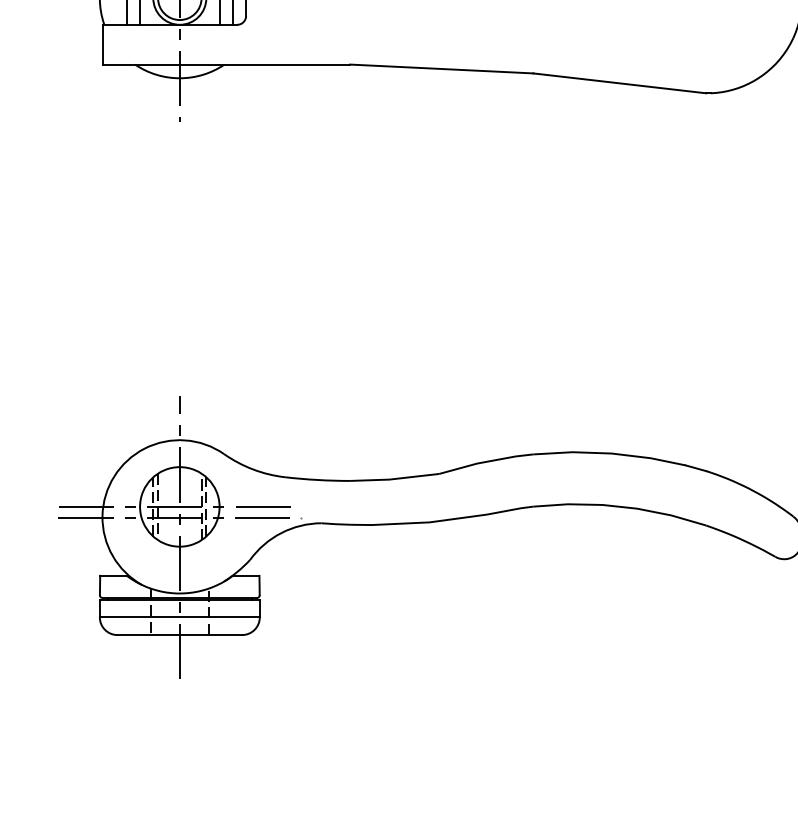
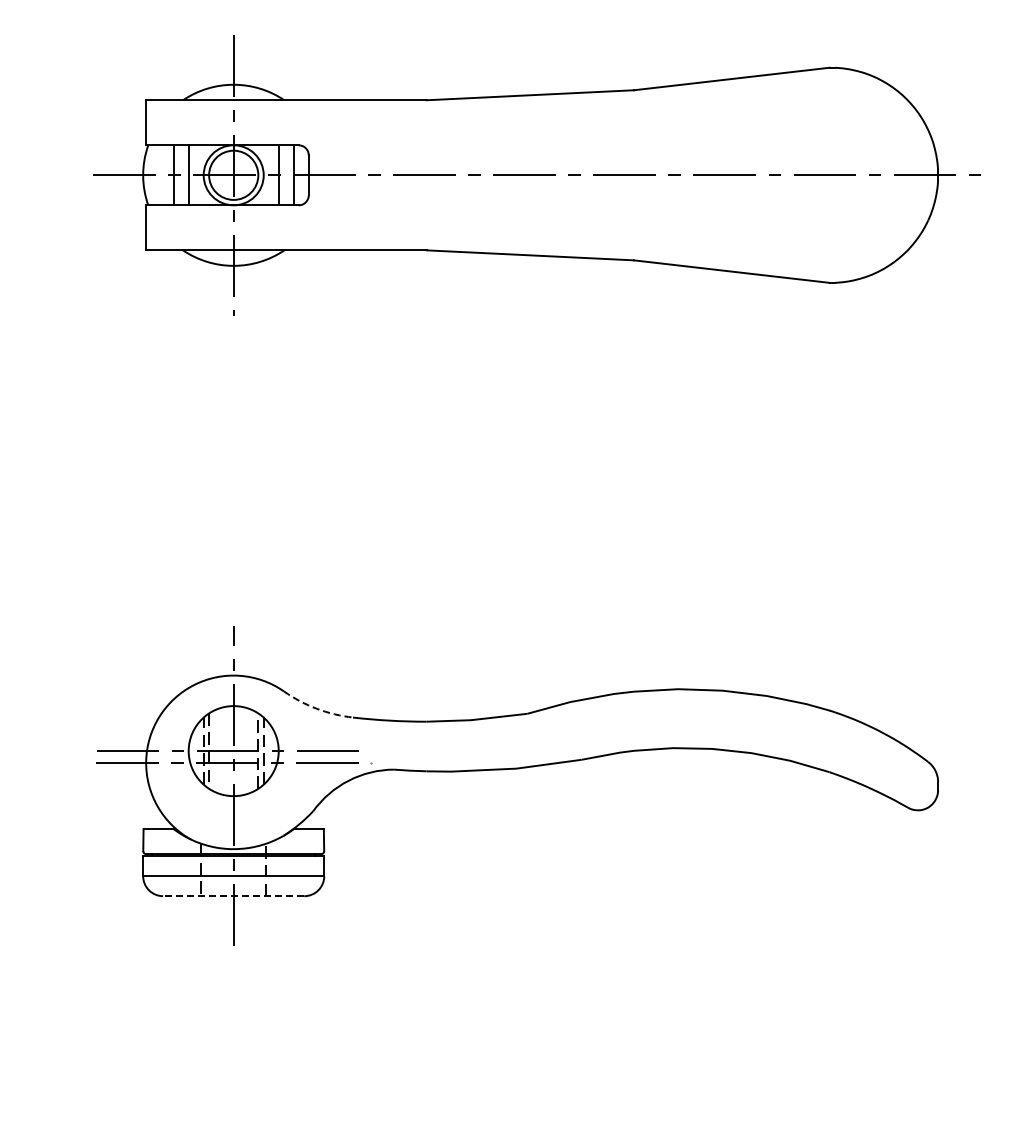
arc: (252, 469) -> (316, 708), solid -> dashed
line: (179, 635) -> (233, 896), solid -> dashed

